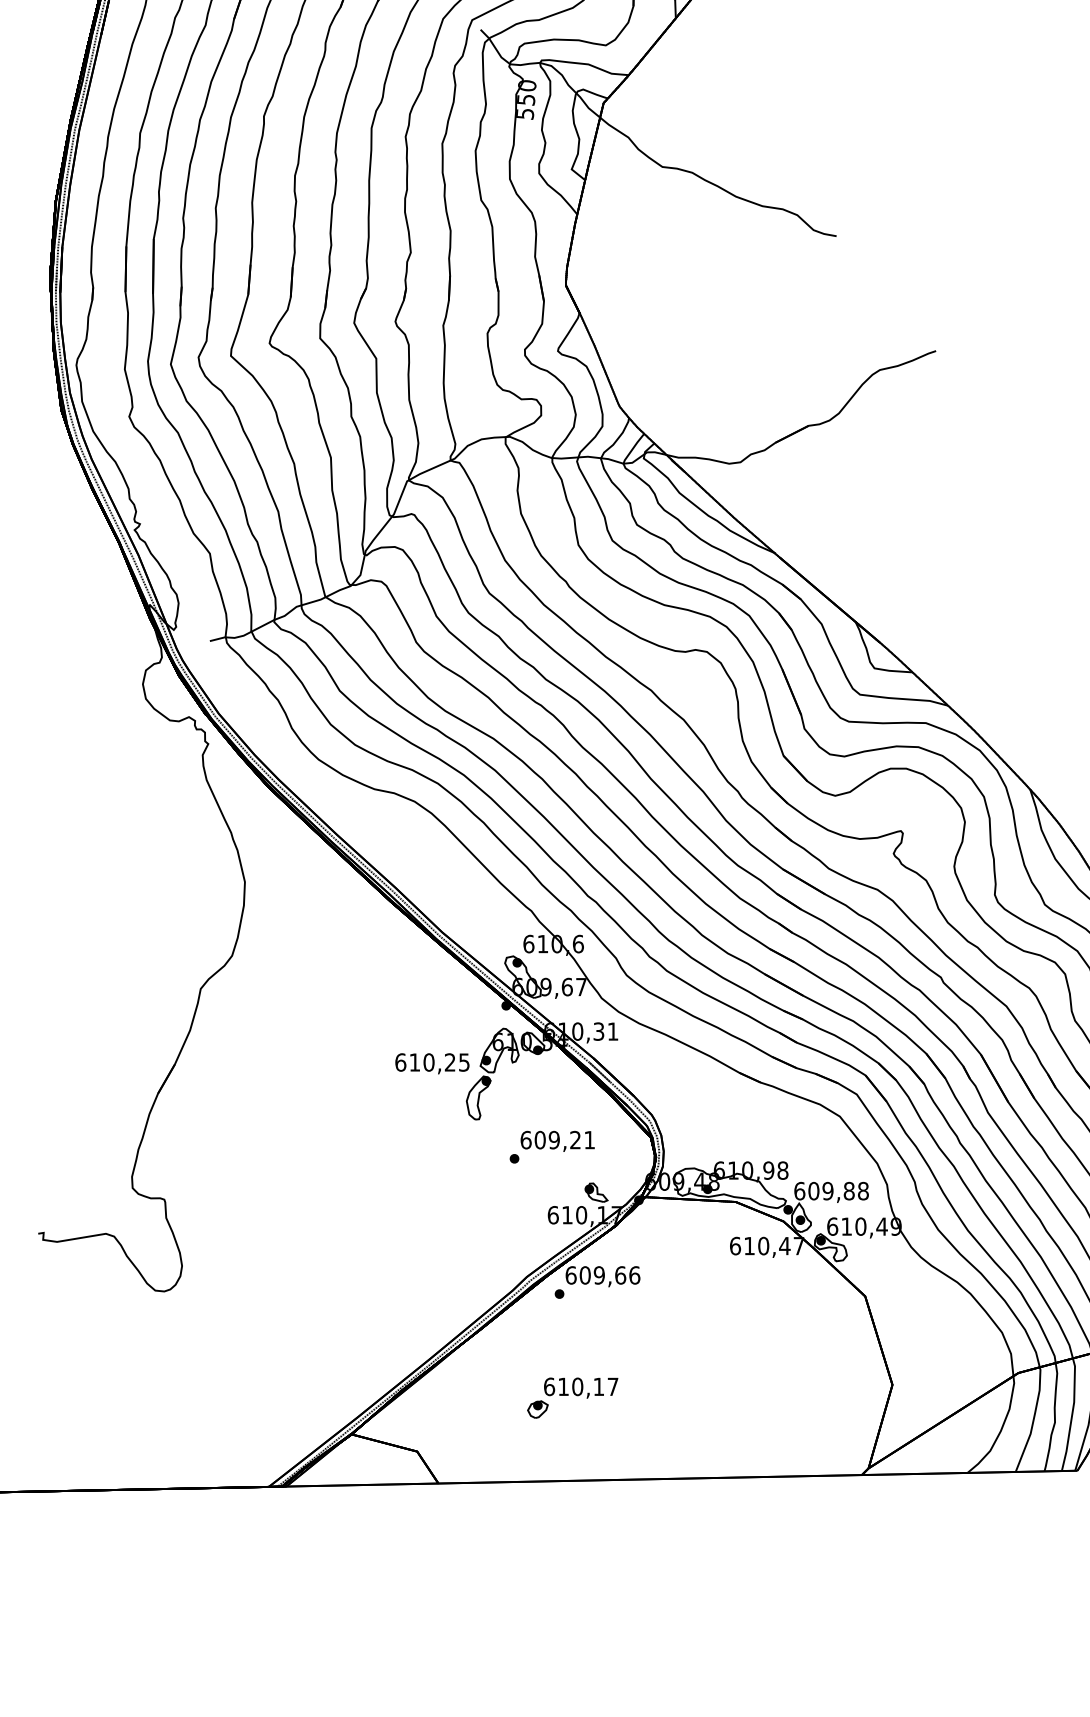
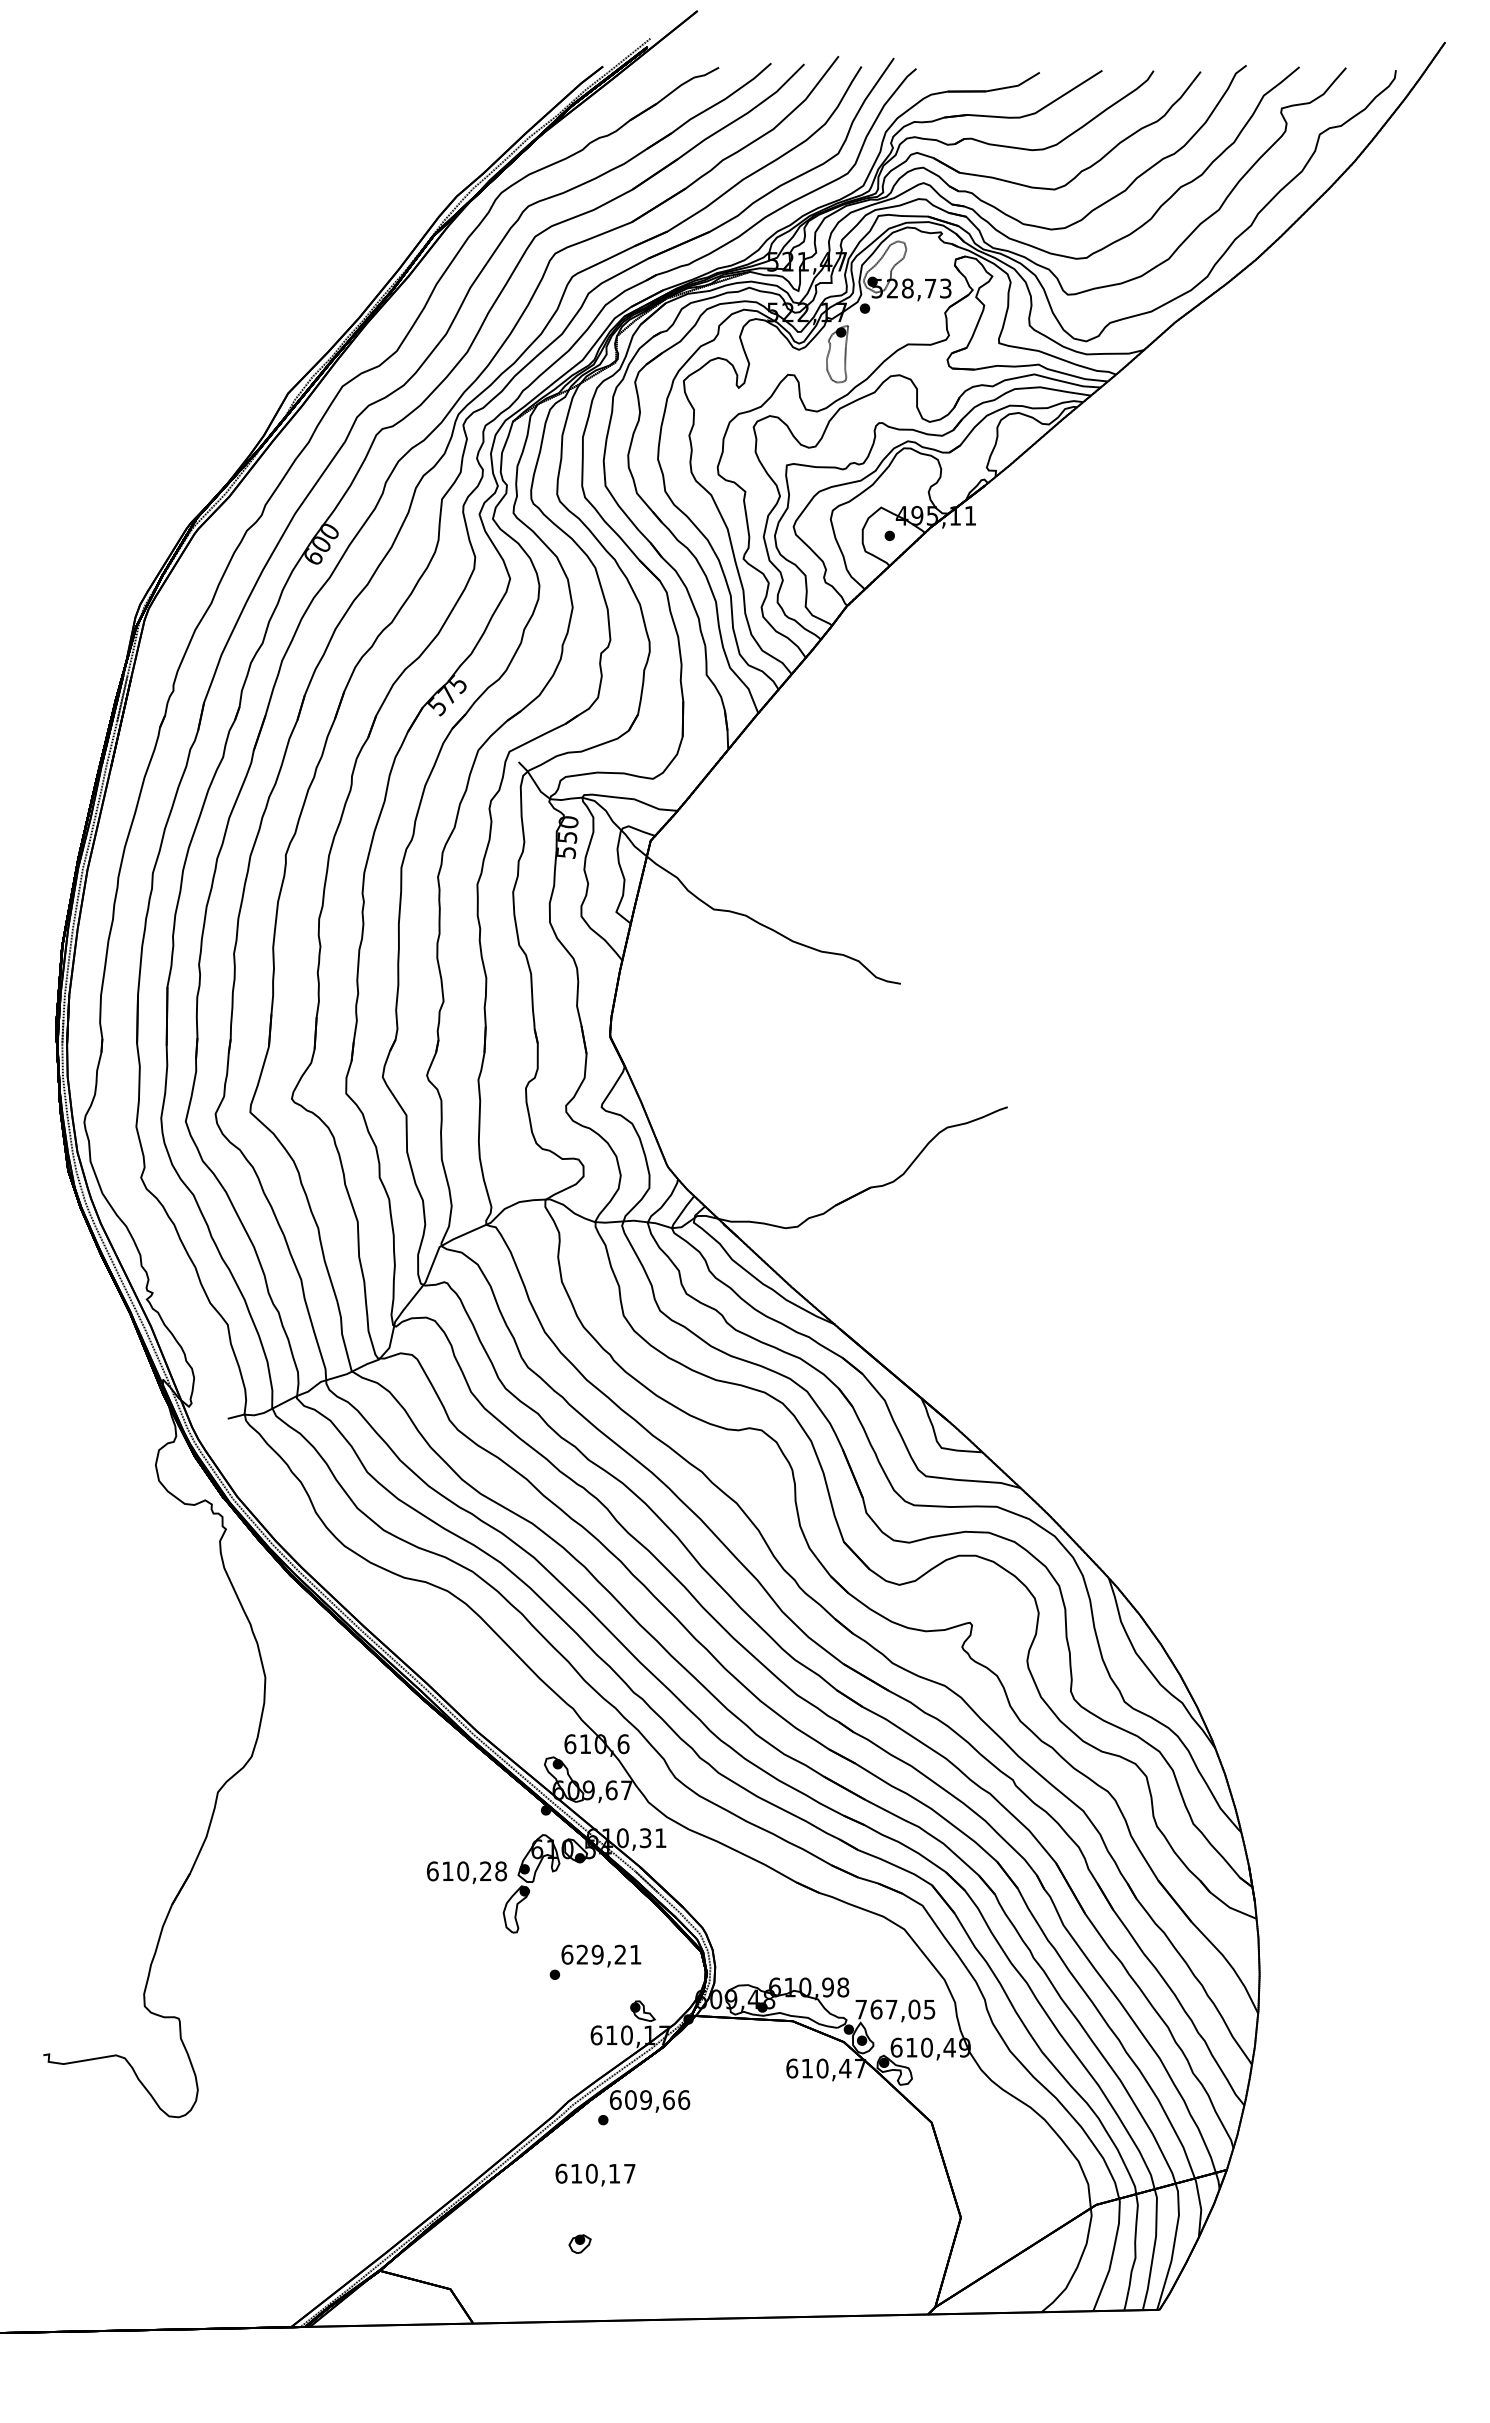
text: (464, 1062) -> (501, 1871), 610,25 -> 610,28
text: (540, 1139) -> (582, 1954), 609,21 -> 629,21
text: (831, 1191) -> (895, 2009), 609,88 -> 767,05
text: (581, 1387) -> (595, 2174), moved

